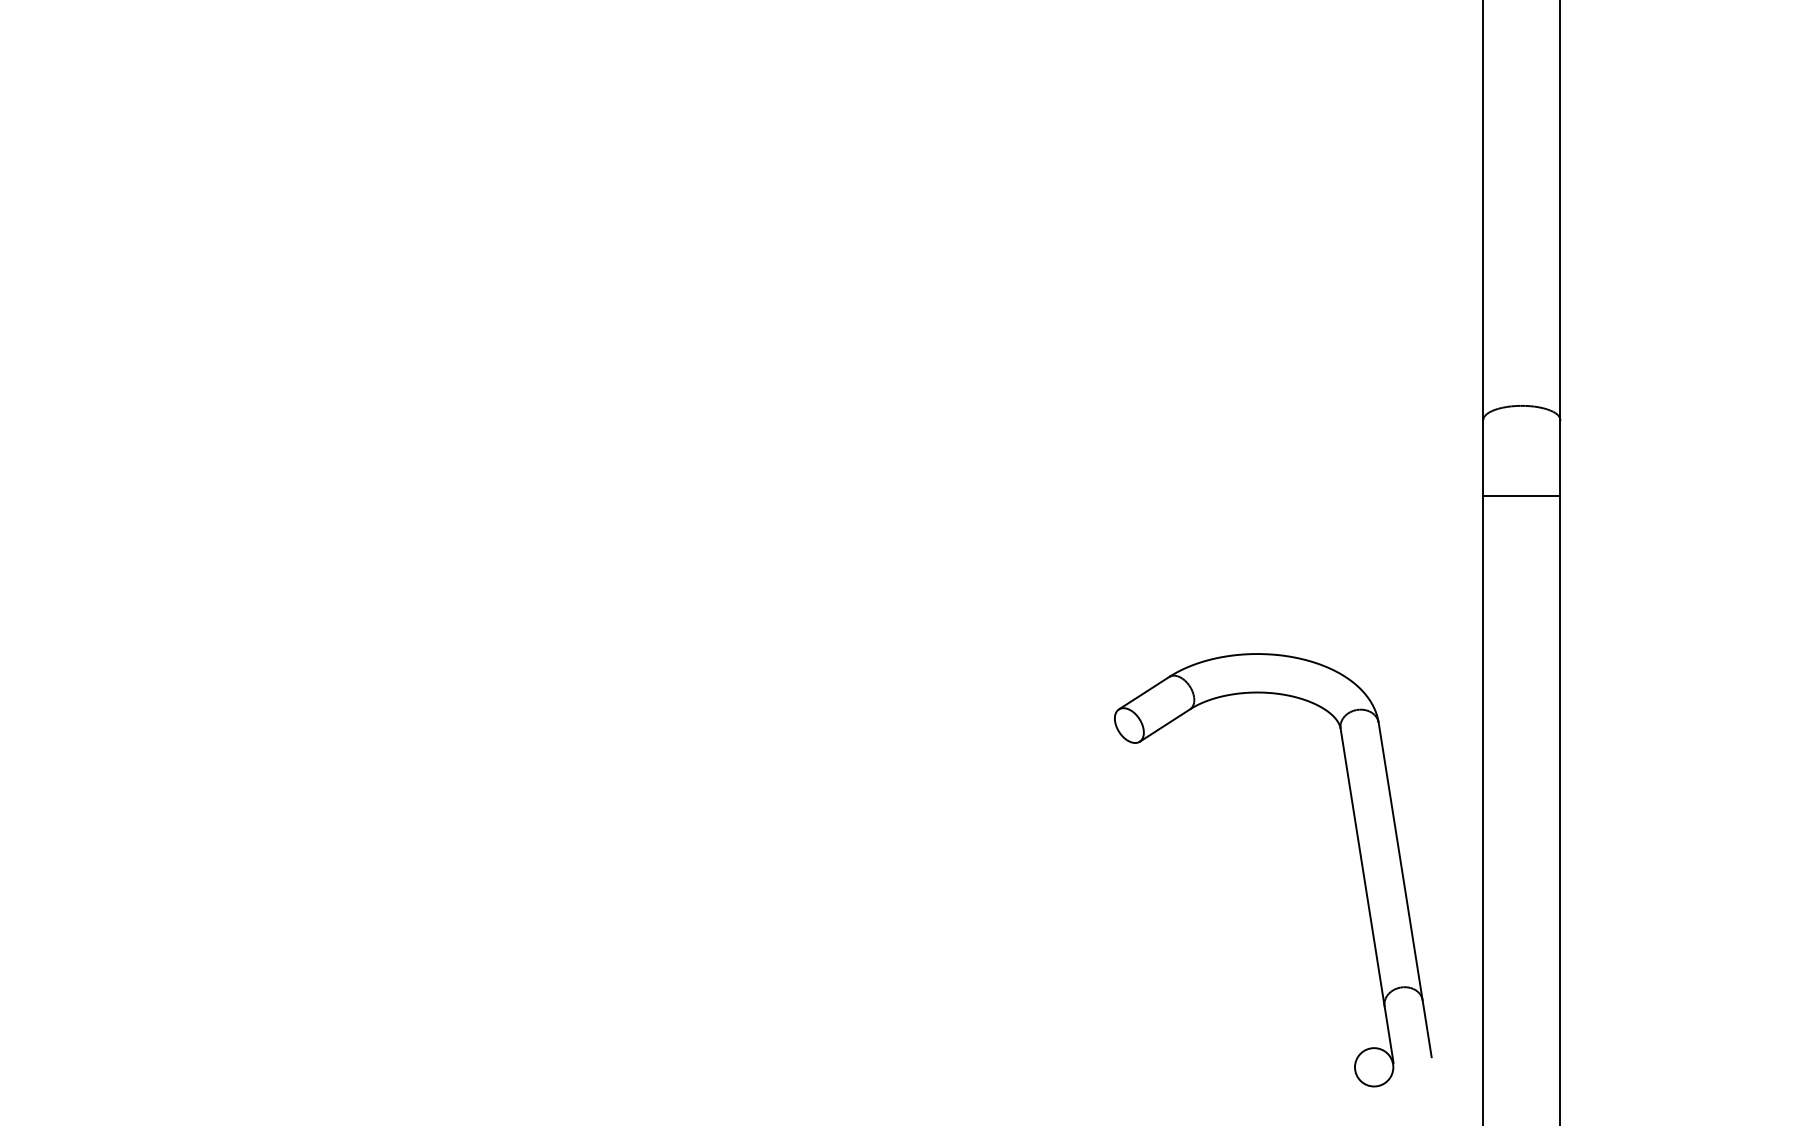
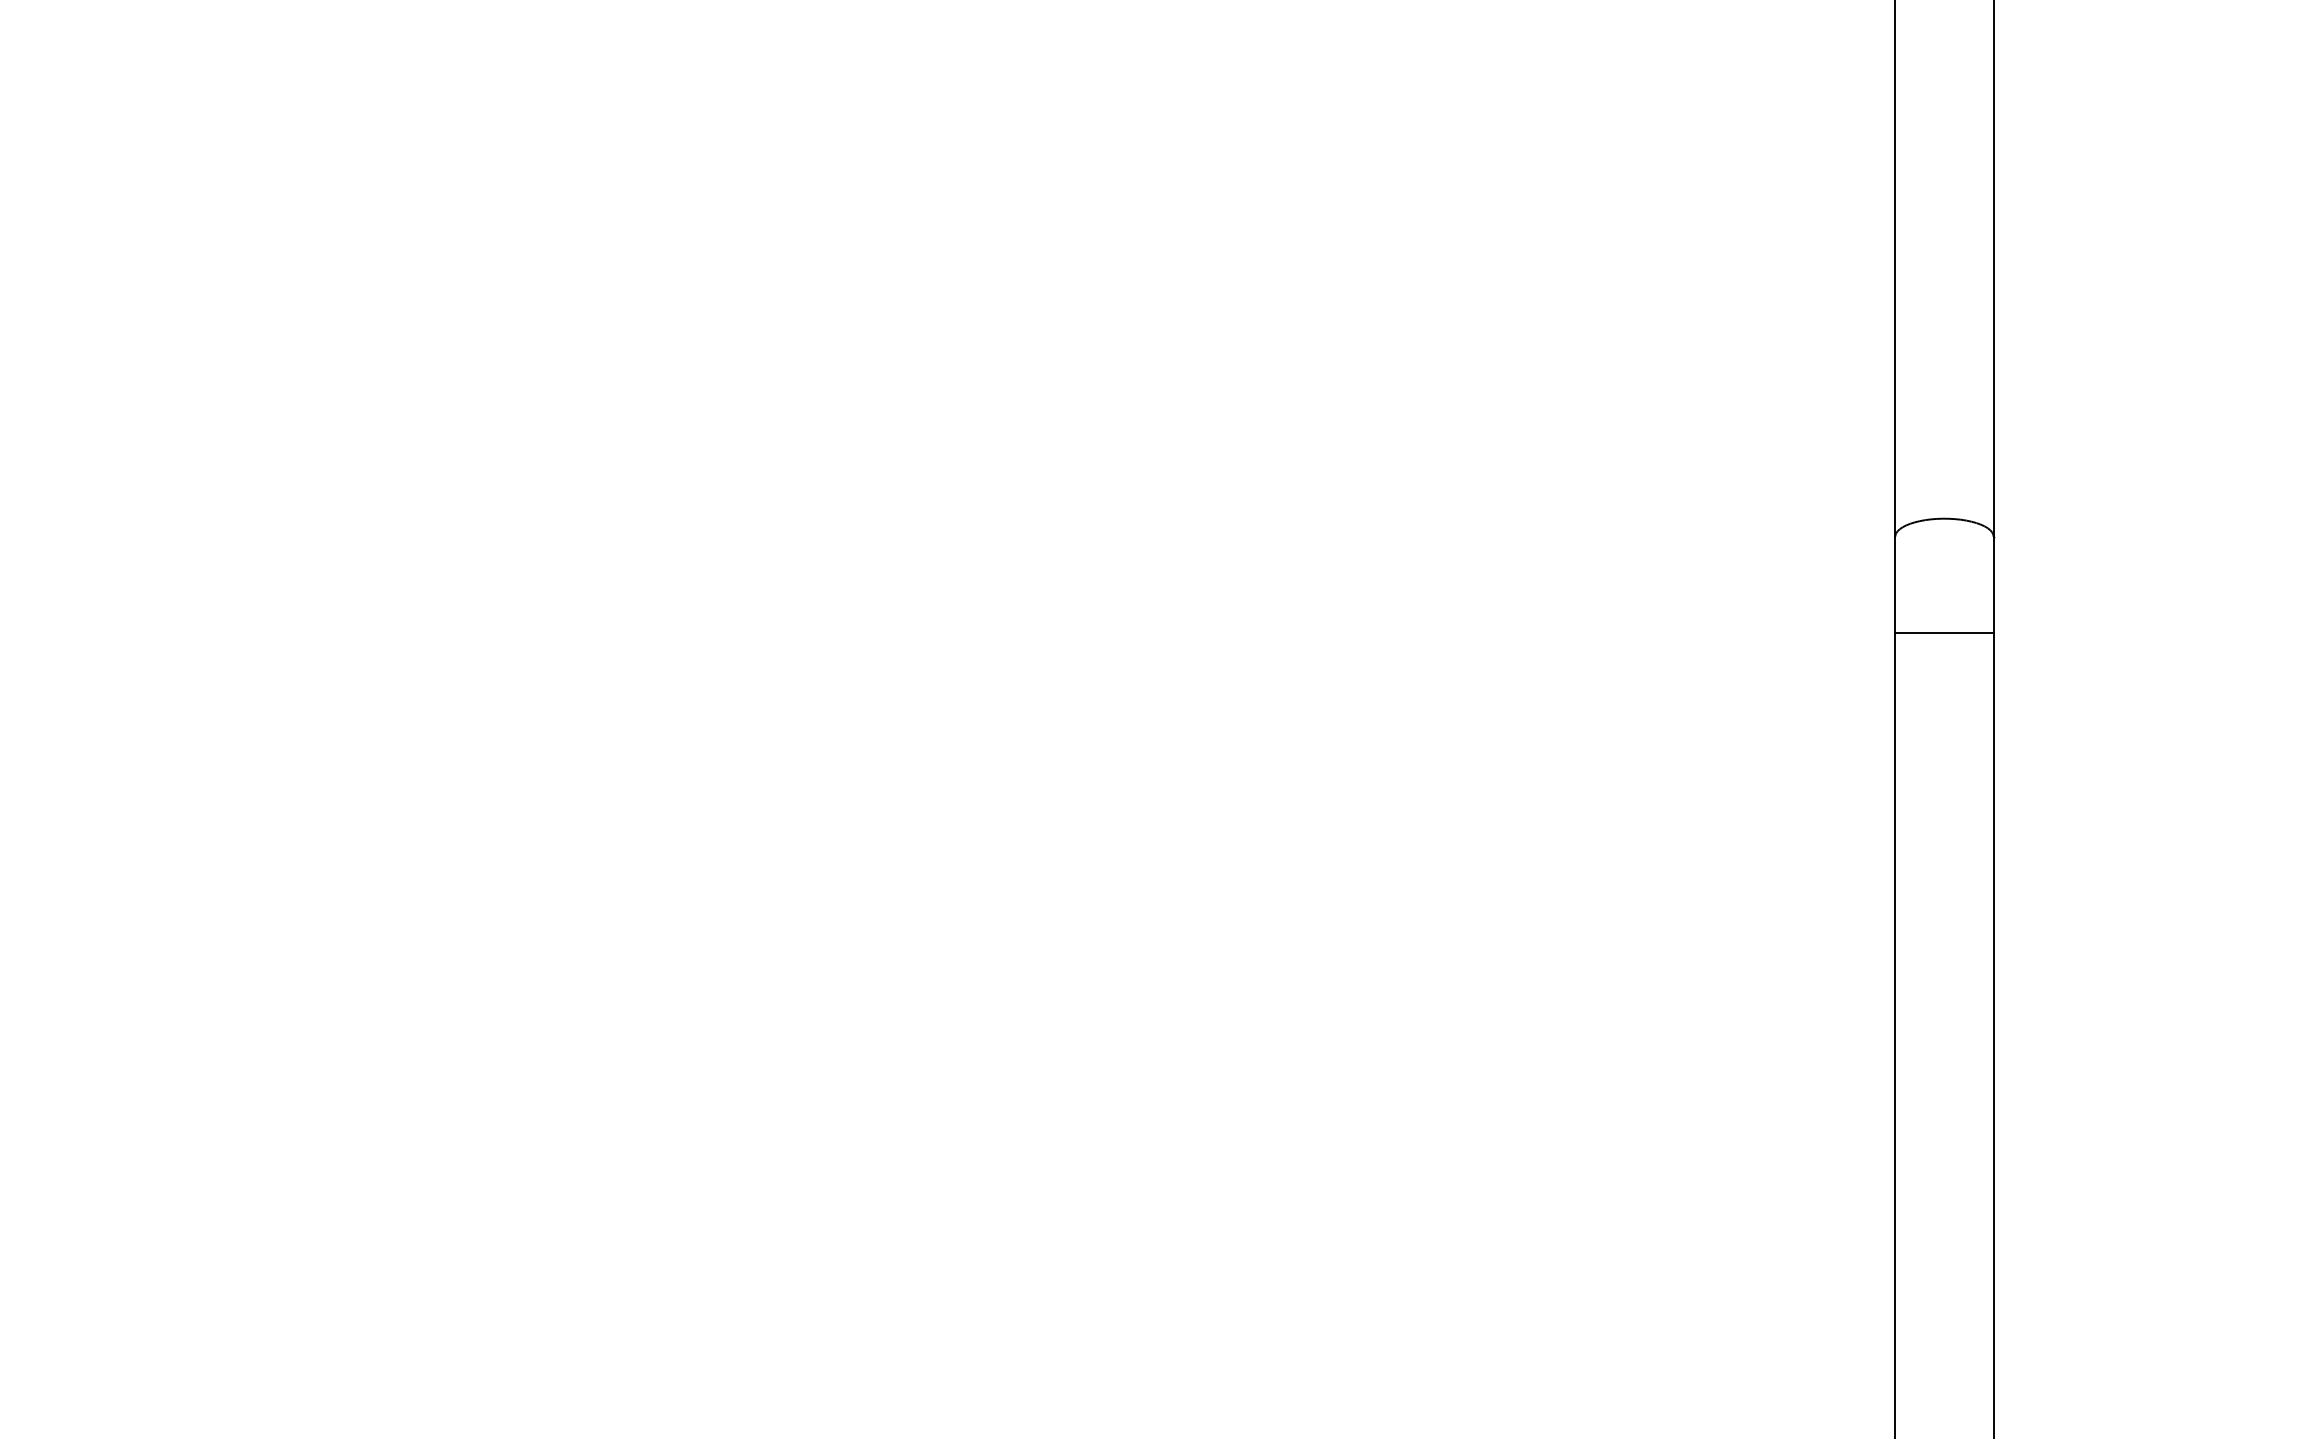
part: (1359, 855) -> (1737, 1093), removed

